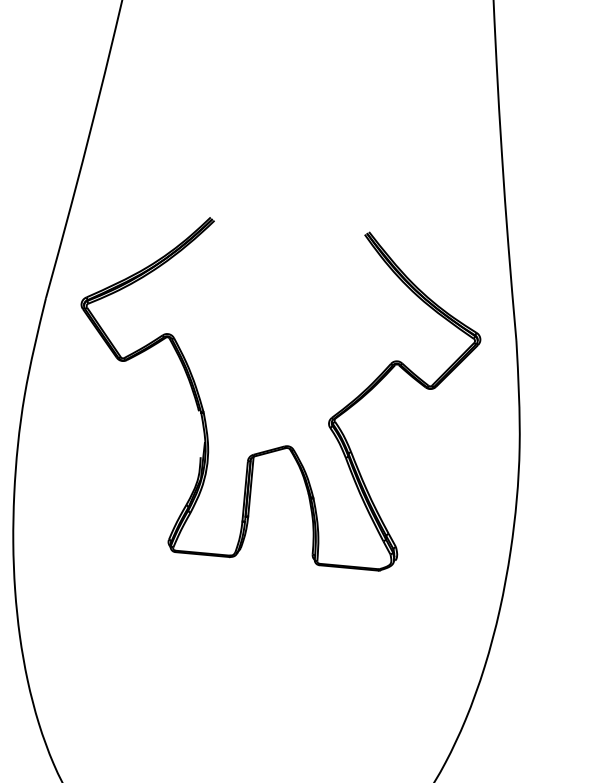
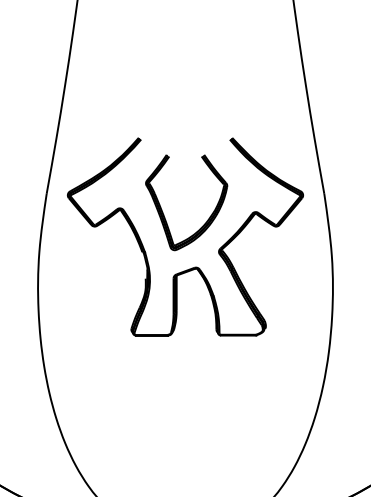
part: (239, 342) -> (162, 209), added

